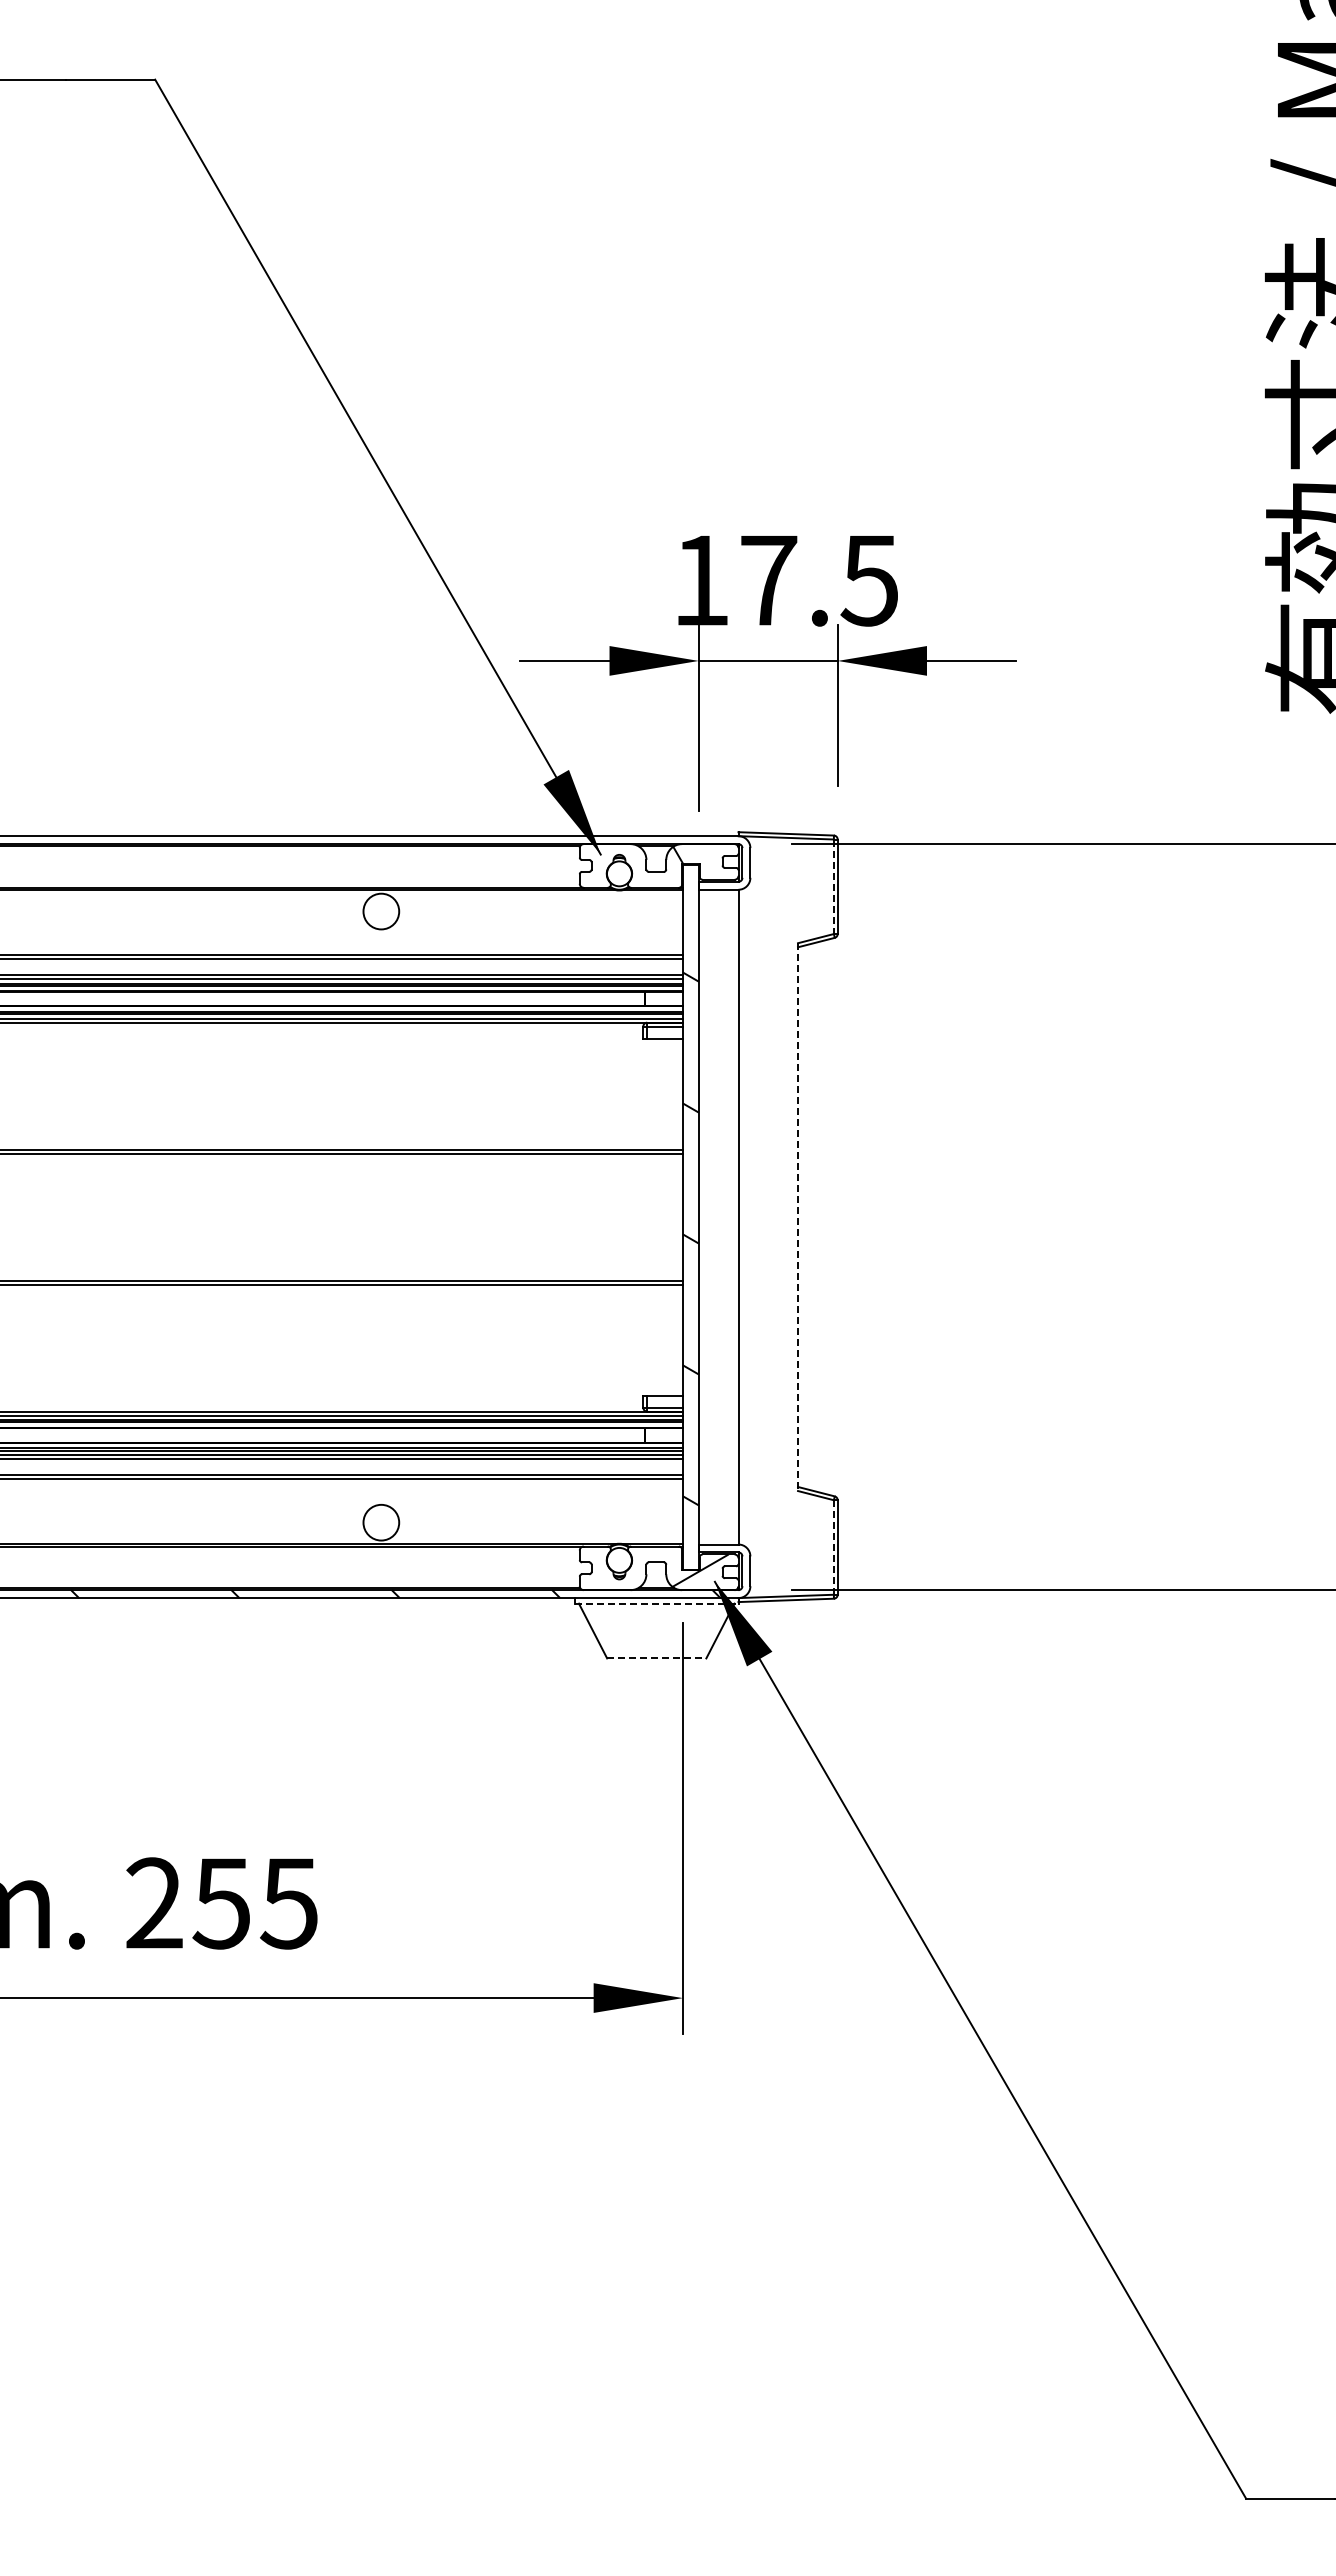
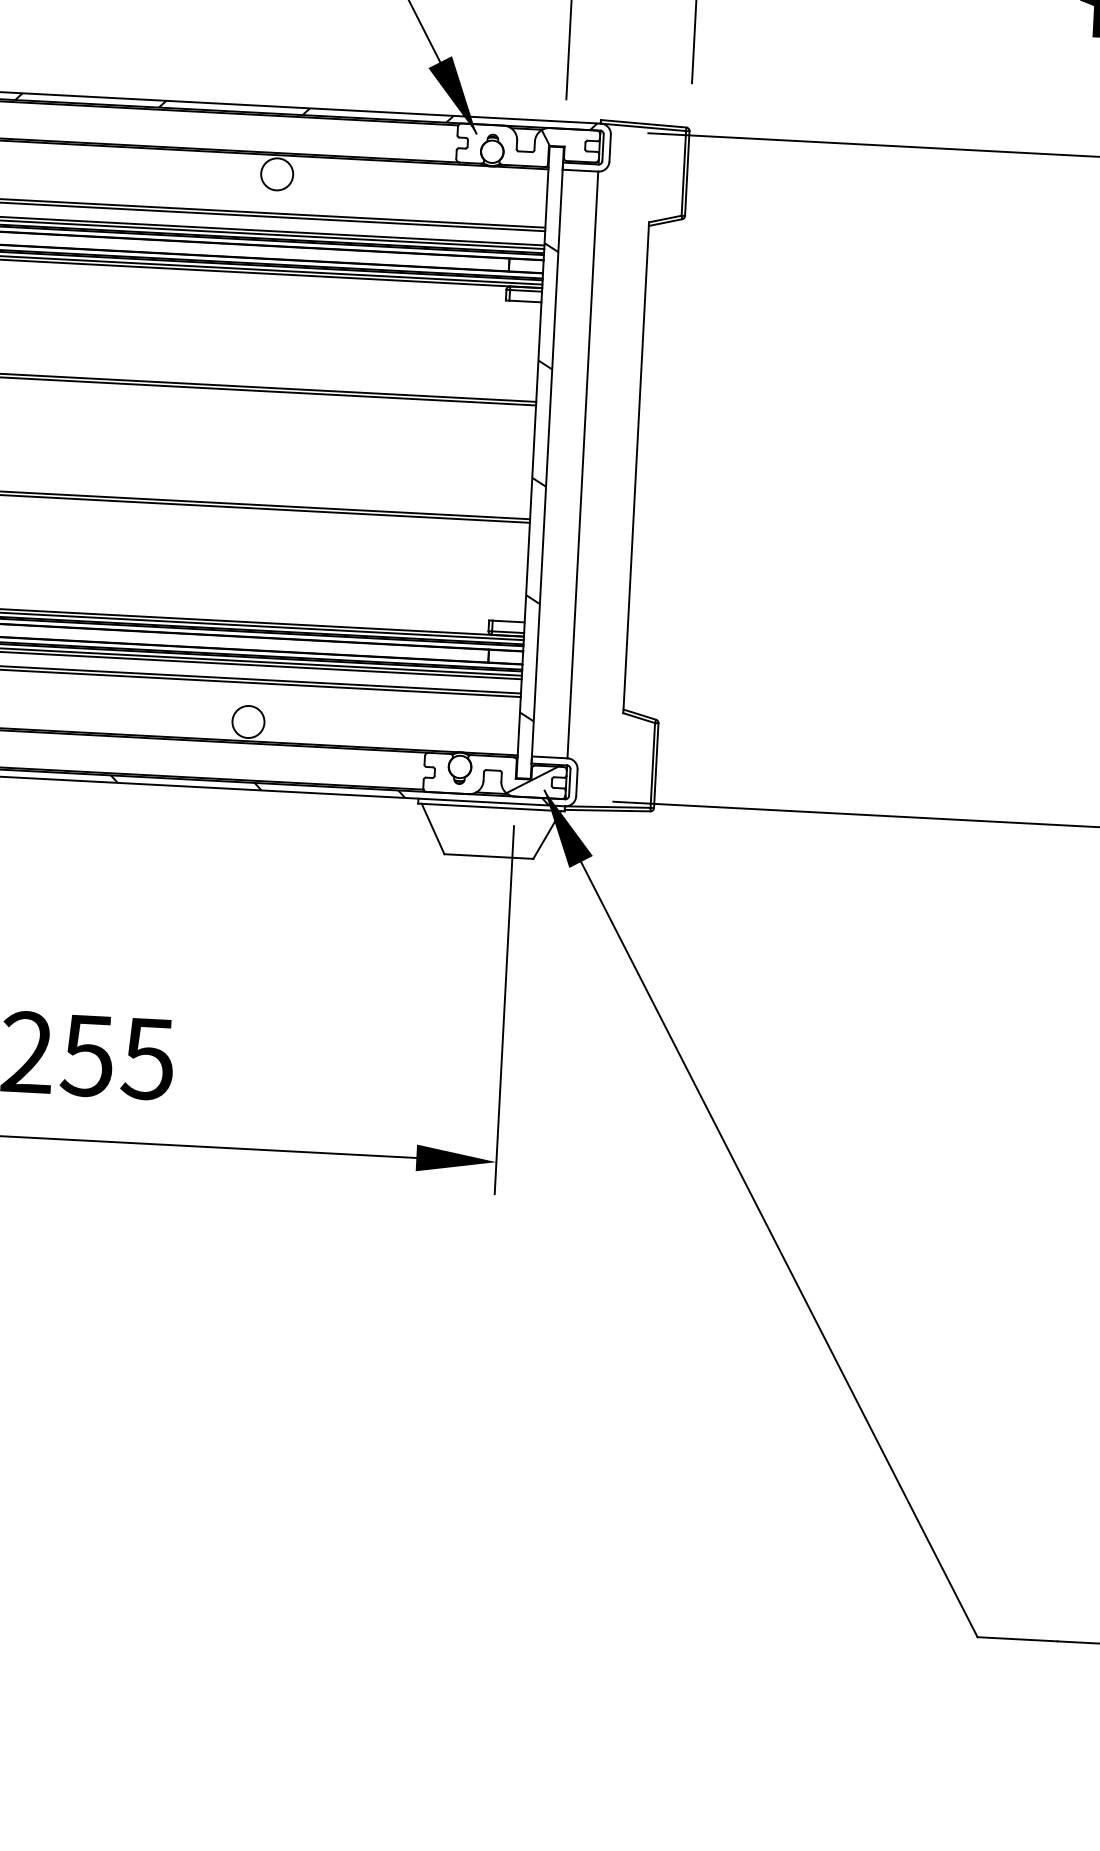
hatch: (409, 840) -> (305, 112), added
line: (833, 887) -> (683, 174), dashed -> solid
line: (798, 1217) -> (636, 468), dashed -> solid
line: (833, 1548) -> (652, 766), dashed -> solid
line: (656, 1603) -> (491, 807), dashed -> solid
line: (656, 1658) -> (488, 856), dashed -> solid

